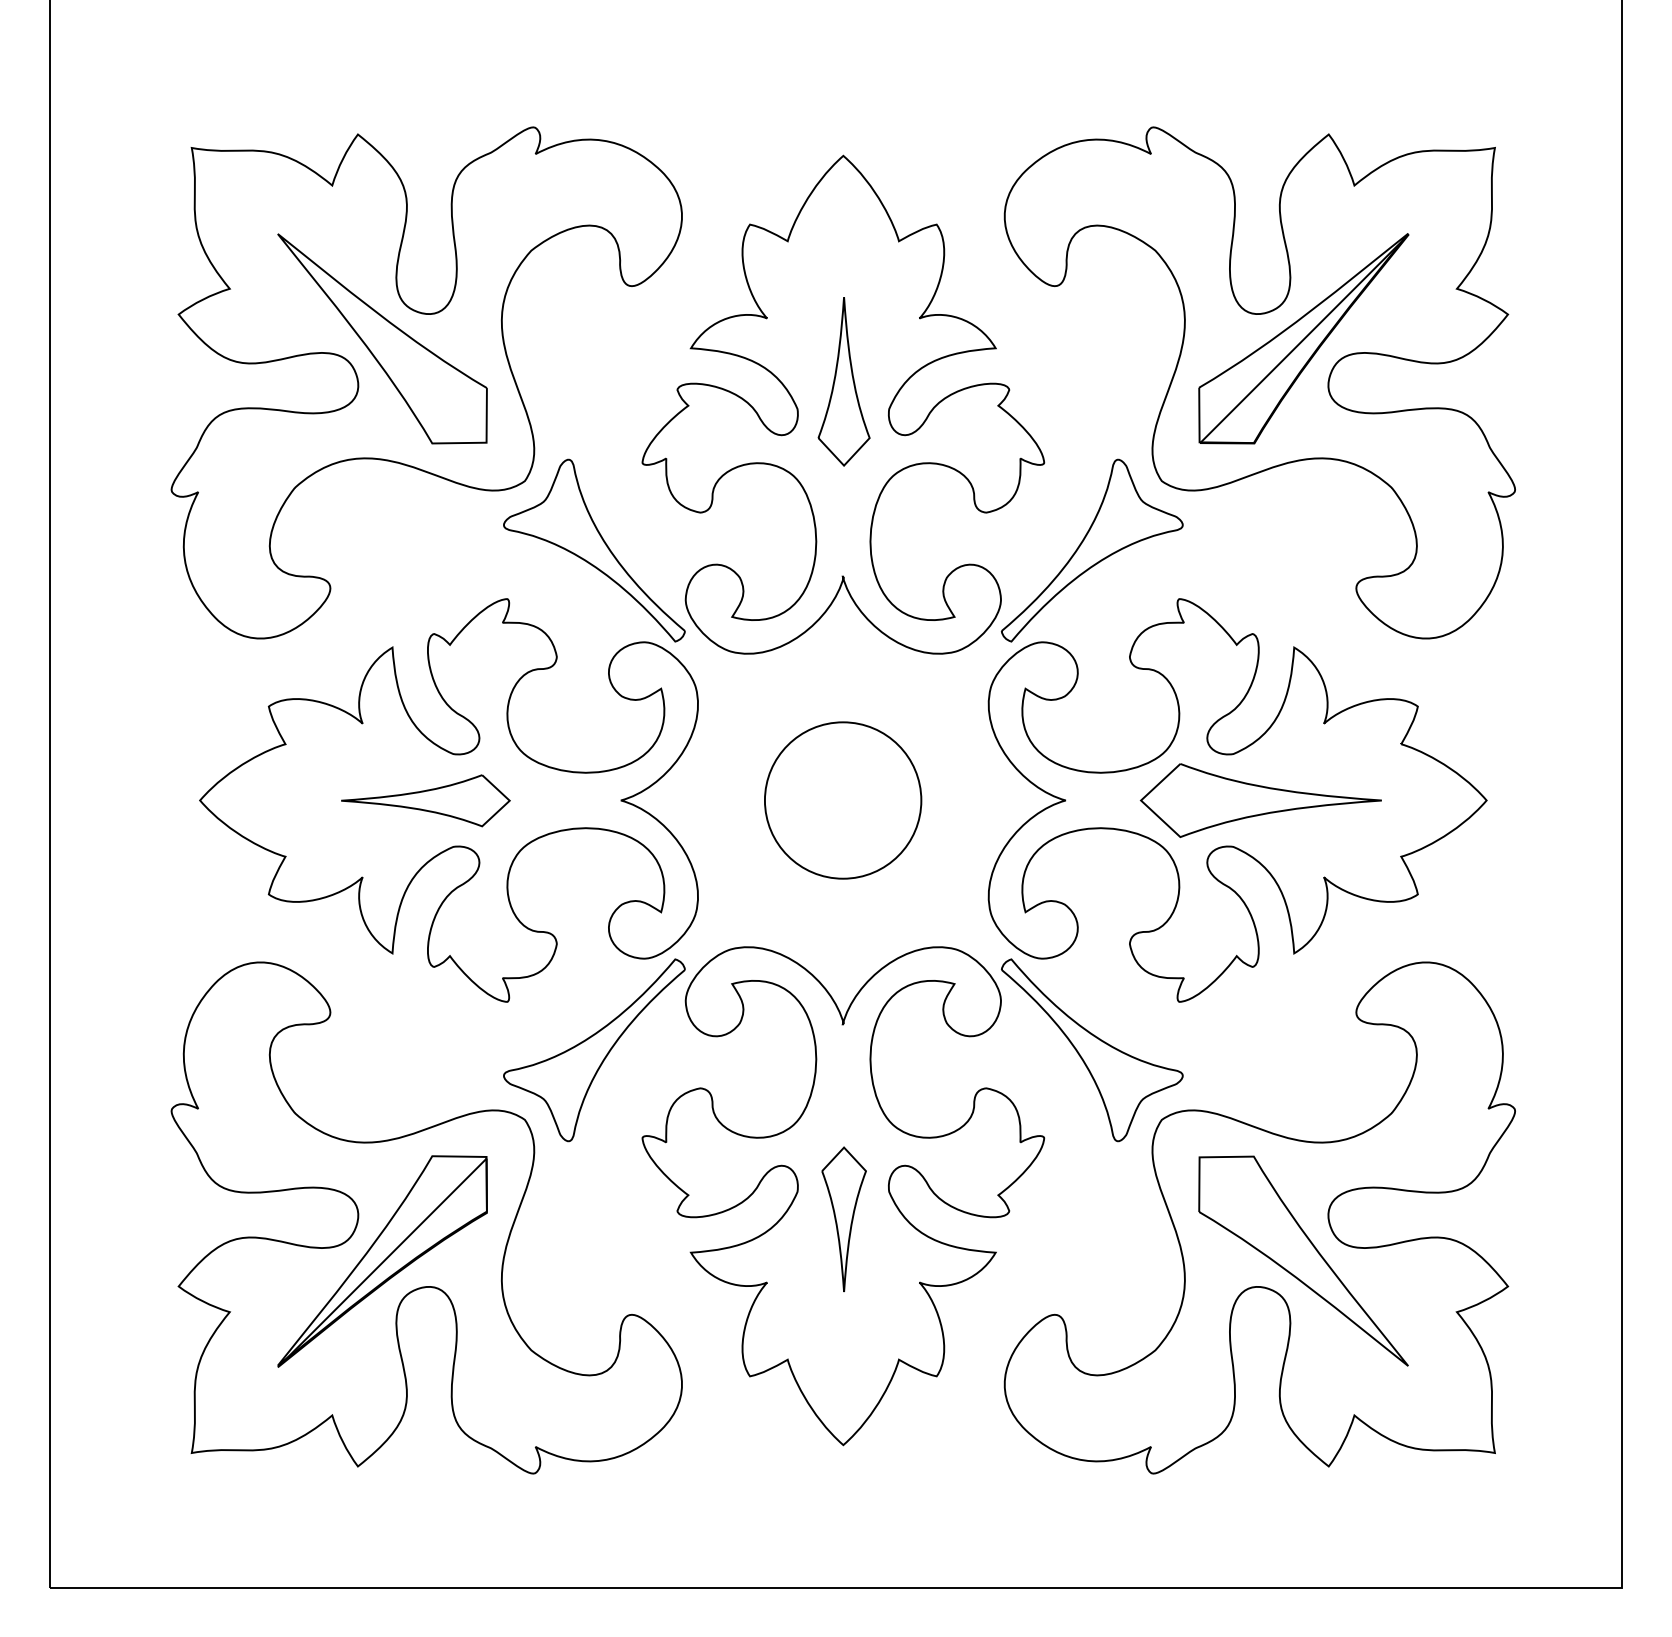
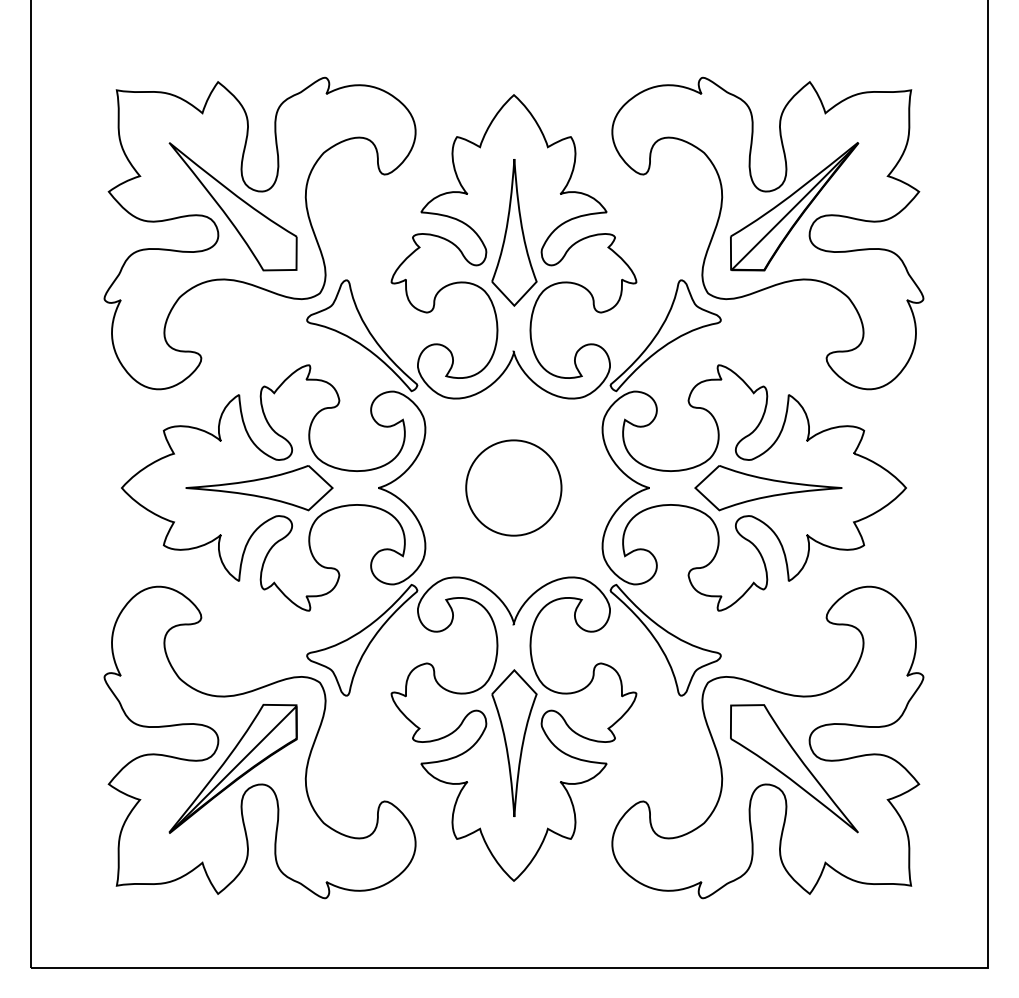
part: (844, 381) -> (514, 232), size x1.43
part: (425, 801) -> (259, 488), size x1.43
part: (844, 1219) -> (514, 743), size x1.67

